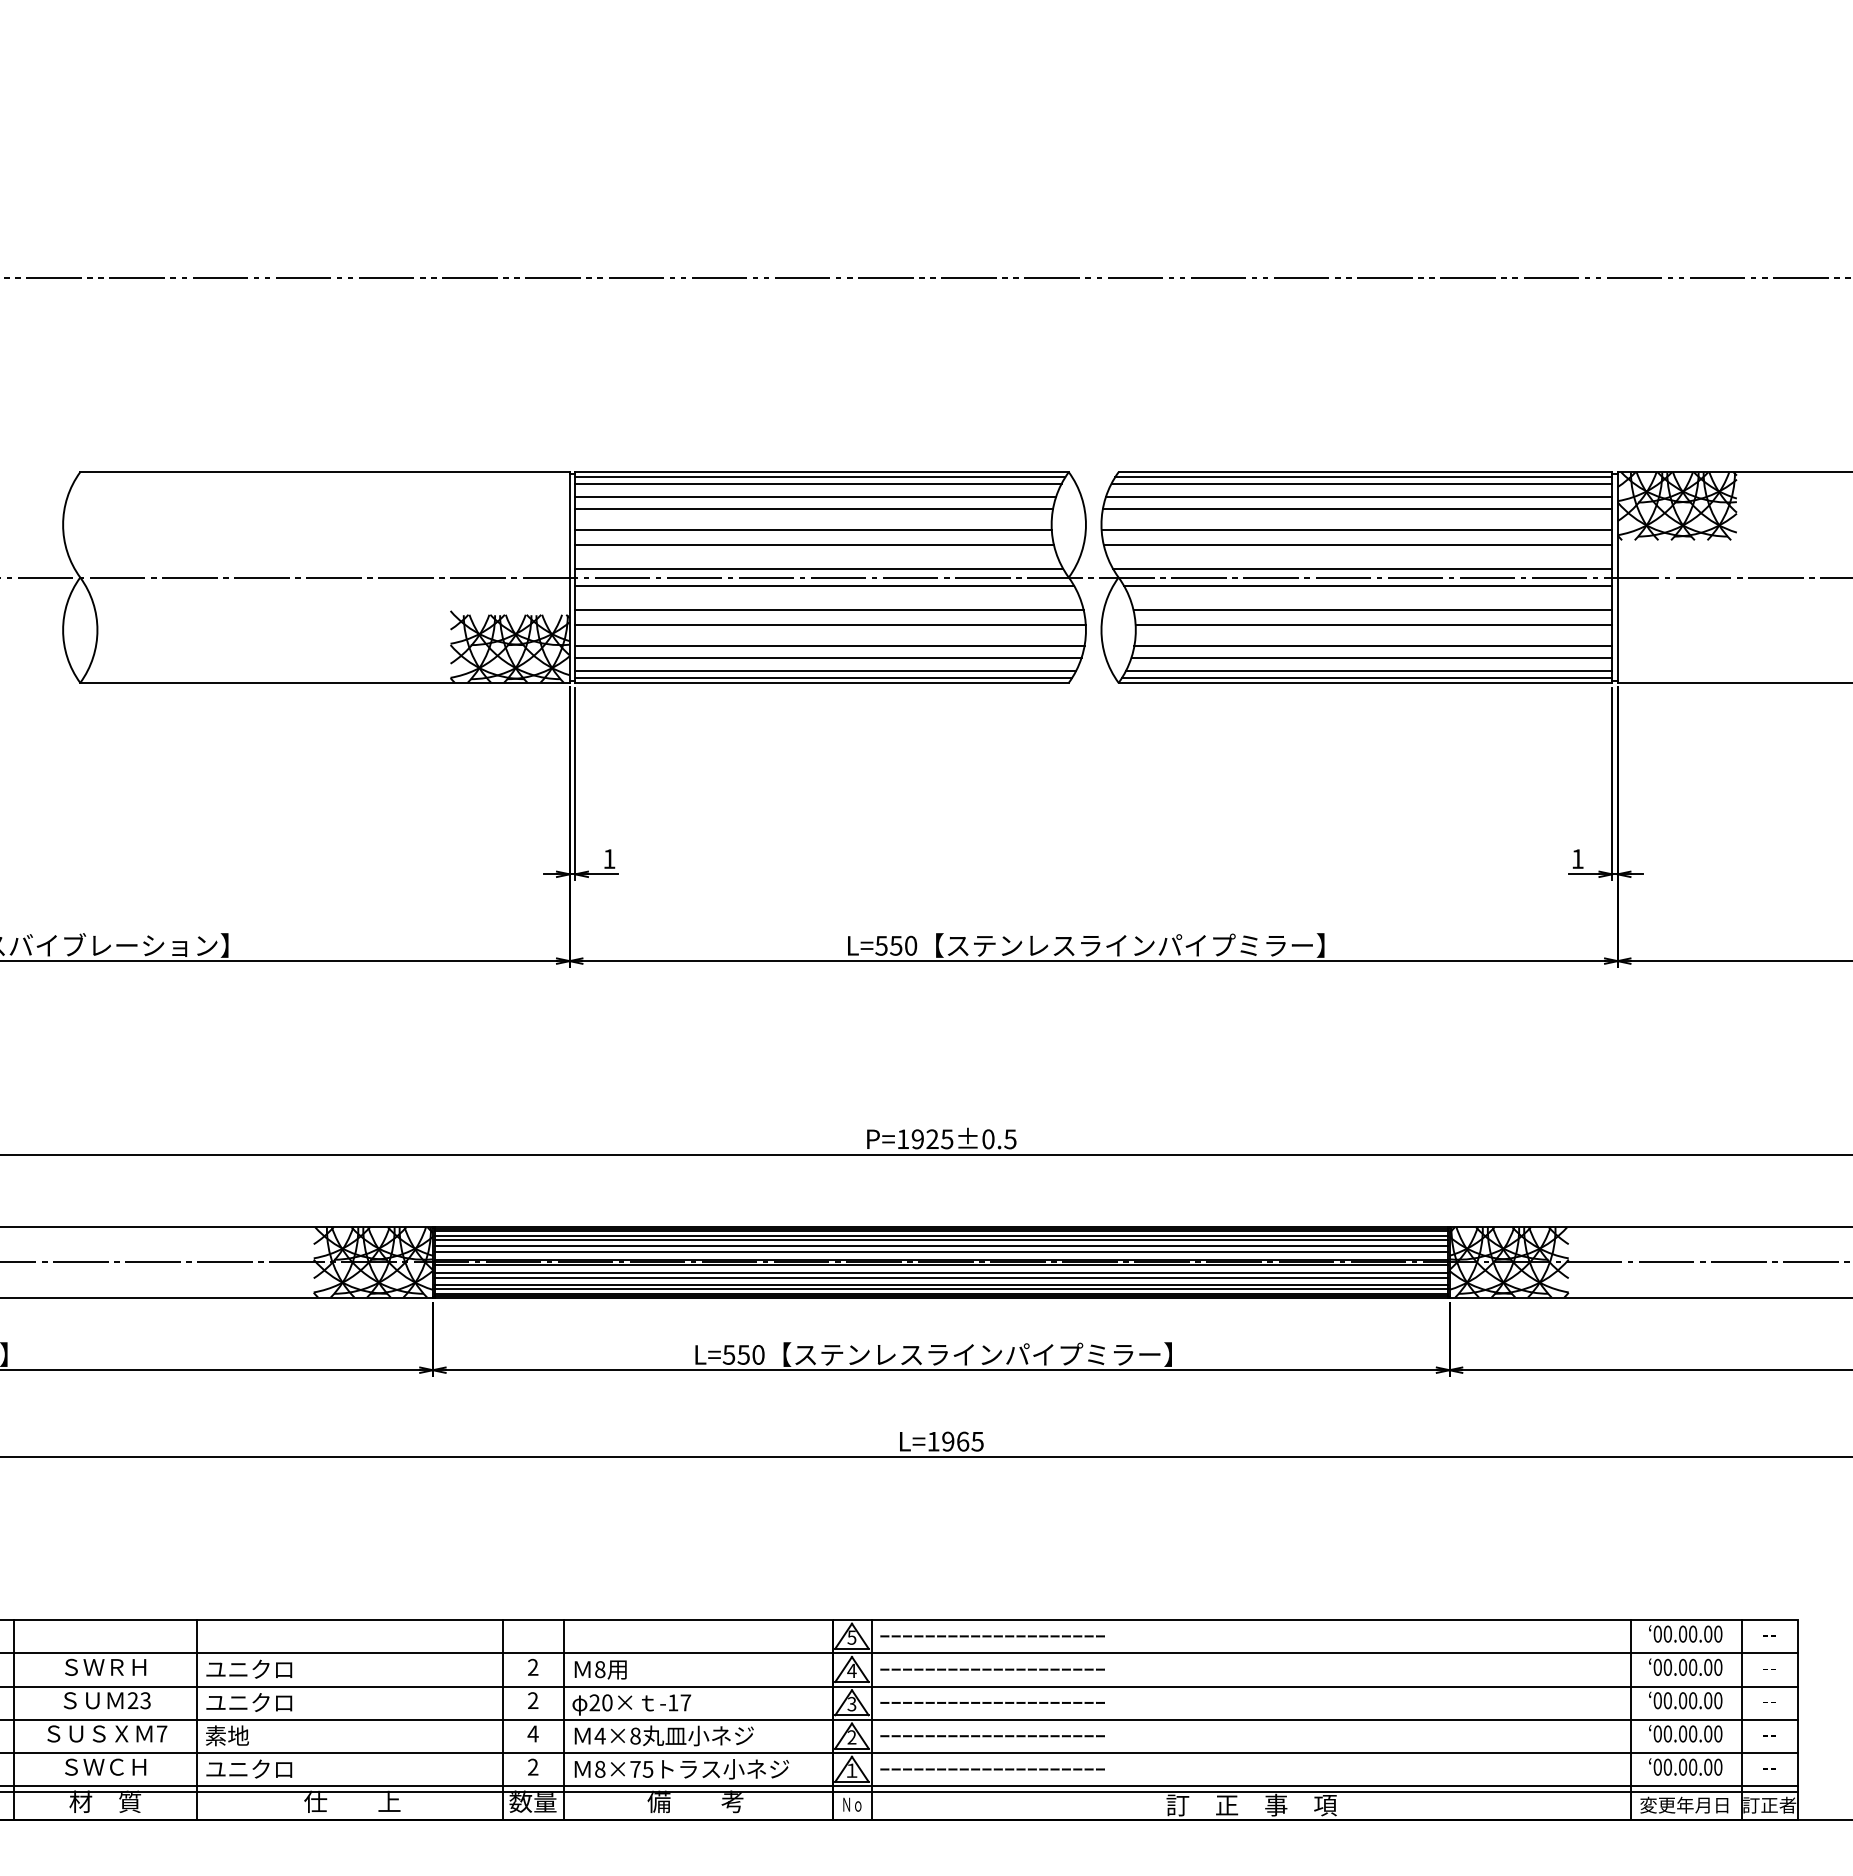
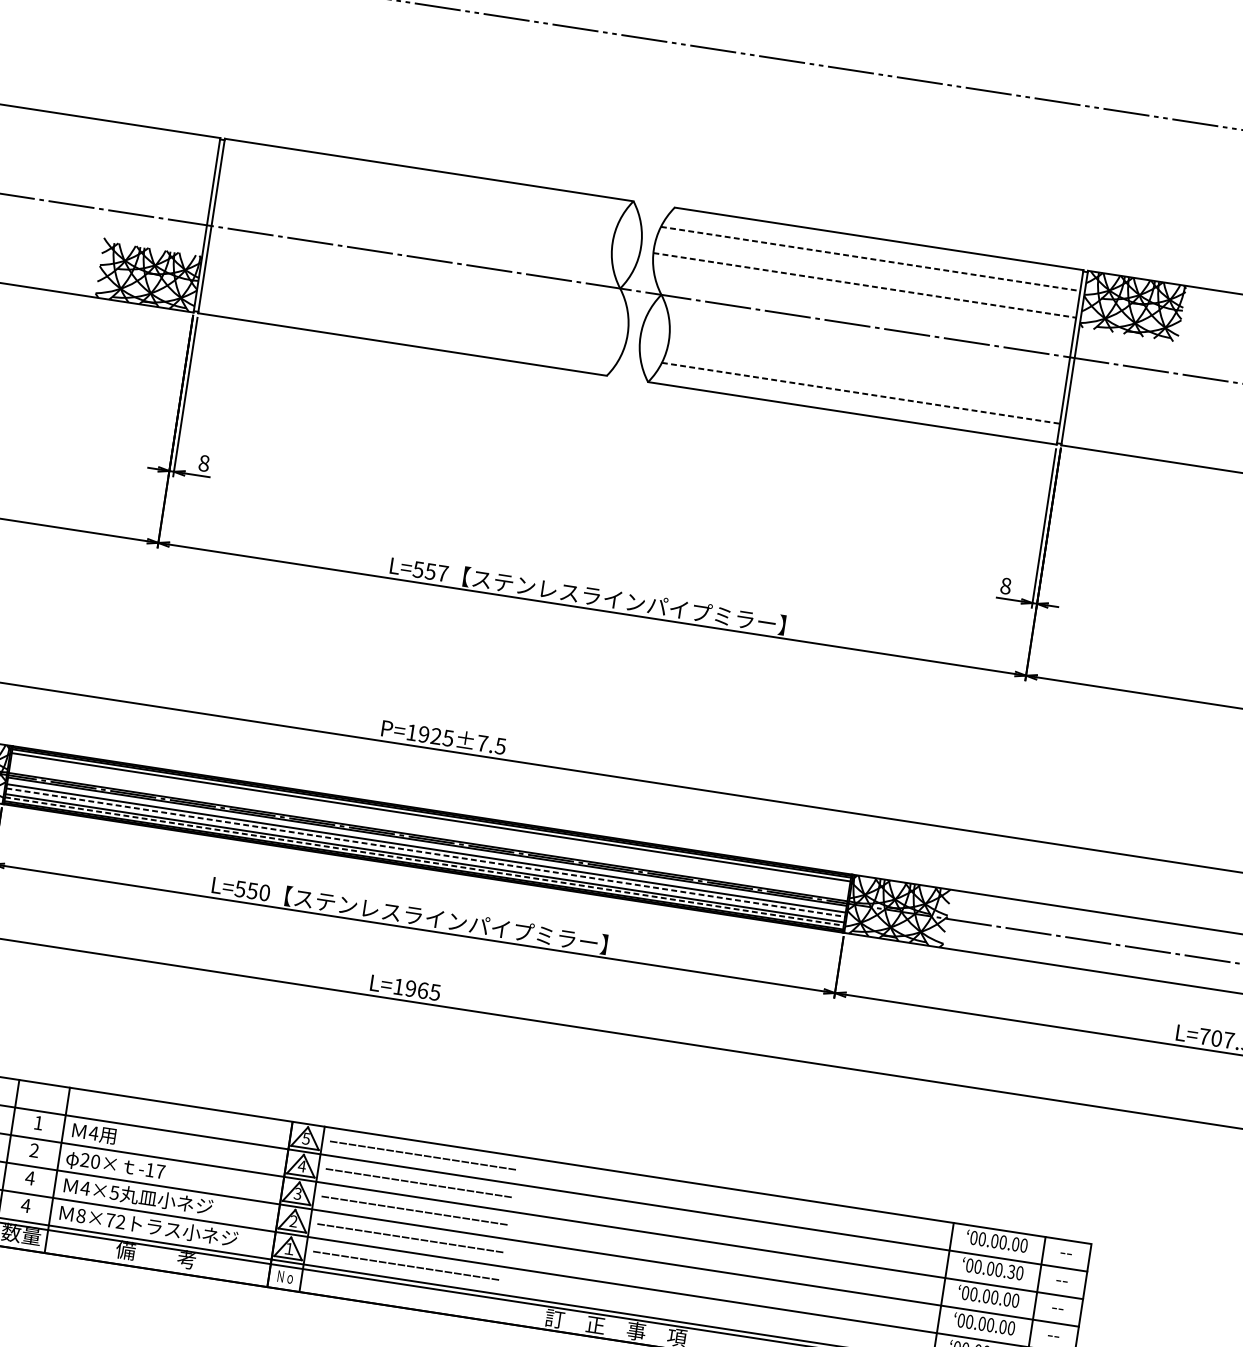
line: (820, 477) -> (427, 174), removed
line: (1363, 477) -> (876, 243), removed
line: (818, 483) -> (424, 178), removed
line: (1361, 483) -> (874, 247), removed
line: (815, 497) -> (420, 190), removed
line: (1359, 497) -> (871, 259), solid -> dashed
line: (814, 509) -> (418, 199), removed
line: (1357, 509) -> (867, 268), removed
line: (813, 529) -> (414, 216), removed
line: (1357, 529) -> (865, 285), solid -> dashed
line: (814, 545) -> (413, 229), removed
line: (1357, 545) -> (863, 298), removed
line: (819, 569) -> (414, 250), removed
line: (1362, 569) -> (864, 319), removed
line: (824, 585) -> (416, 264), removed
line: (1368, 585) -> (867, 333), removed
line: (829, 610) -> (417, 285), removed
line: (1372, 610) -> (867, 354), removed
line: (830, 625) -> (416, 298), removed
line: (1373, 625) -> (866, 366), removed
line: (829, 645) -> (413, 314), removed
line: (1373, 645) -> (863, 383), removed
line: (828, 657) -> (411, 324), removed
line: (1372, 657) -> (861, 393), solid -> dashed
line: (825, 671) -> (406, 335), removed
line: (1368, 671) -> (856, 404), removed
line: (823, 677) -> (404, 340), removed
line: (1367, 677) -> (854, 409), removed
text: (609, 859) -> (204, 463), 1 -> 8
text: (1577, 859) -> (1005, 586), 1 -> 8
text: (911, 945) -> (443, 573), L=550 -> L=557
text: (988, 1139) -> (482, 743), P=1925±0.5 -> P=1925±7.5
line: (940, 1239) -> (430, 820), removed
line: (940, 1246) -> (429, 826), removed
line: (940, 1251) -> (428, 830), removed
line: (941, 1278) -> (425, 852), solid -> dashed
line: (941, 1289) -> (424, 861), solid -> dashed
text: (533, 1666) -> (39, 1122), 2 -> 1
text: (1708, 1667) -> (1011, 1272), 00.00.00 -> 00.00.30
text: (599, 1669) -> (93, 1133), 8 -> 4
text: (635, 1735) -> (114, 1192), 4×8 -> 4×5
text: (532, 1766) -> (25, 1205), 2 -> 4
text: (647, 1768) -> (120, 1221), 8×75 -> 8×72

